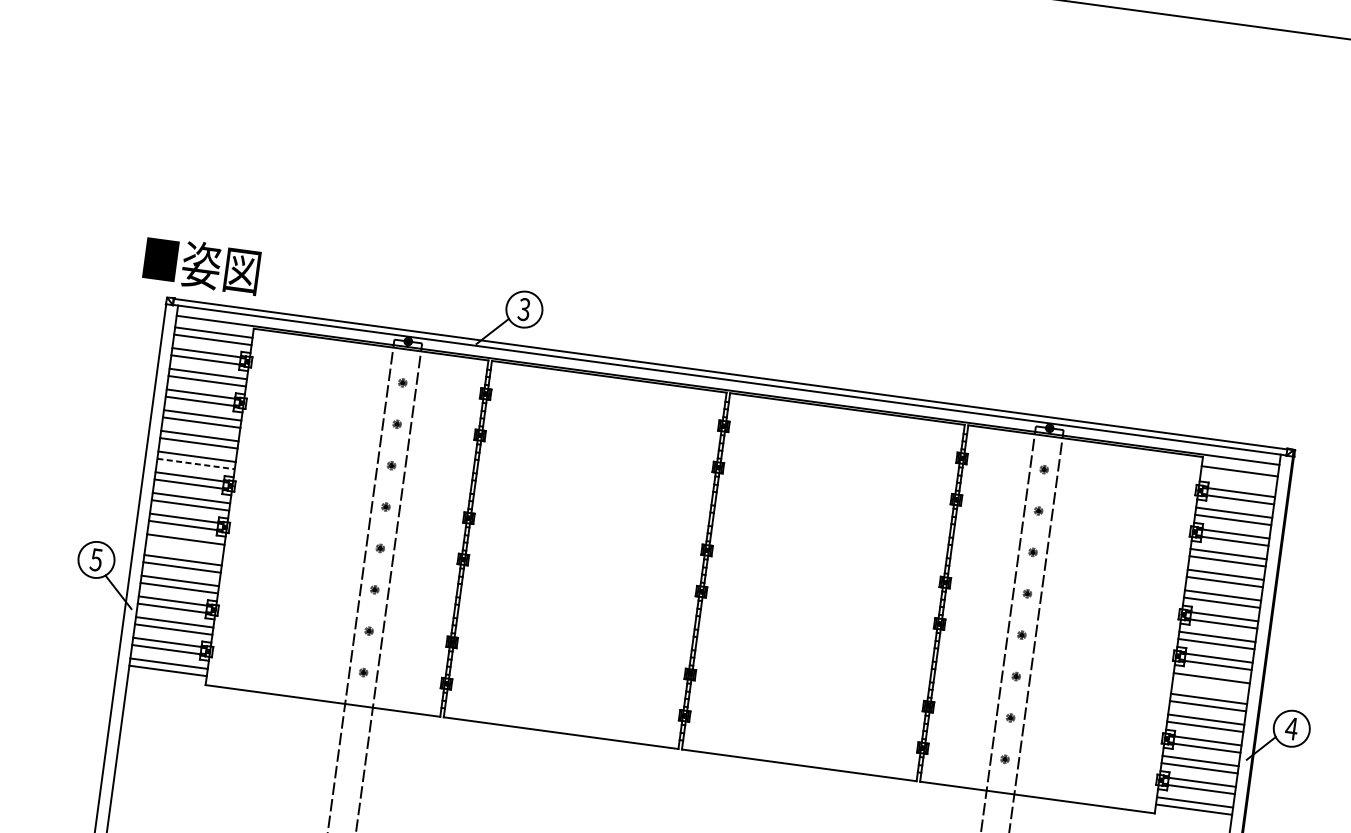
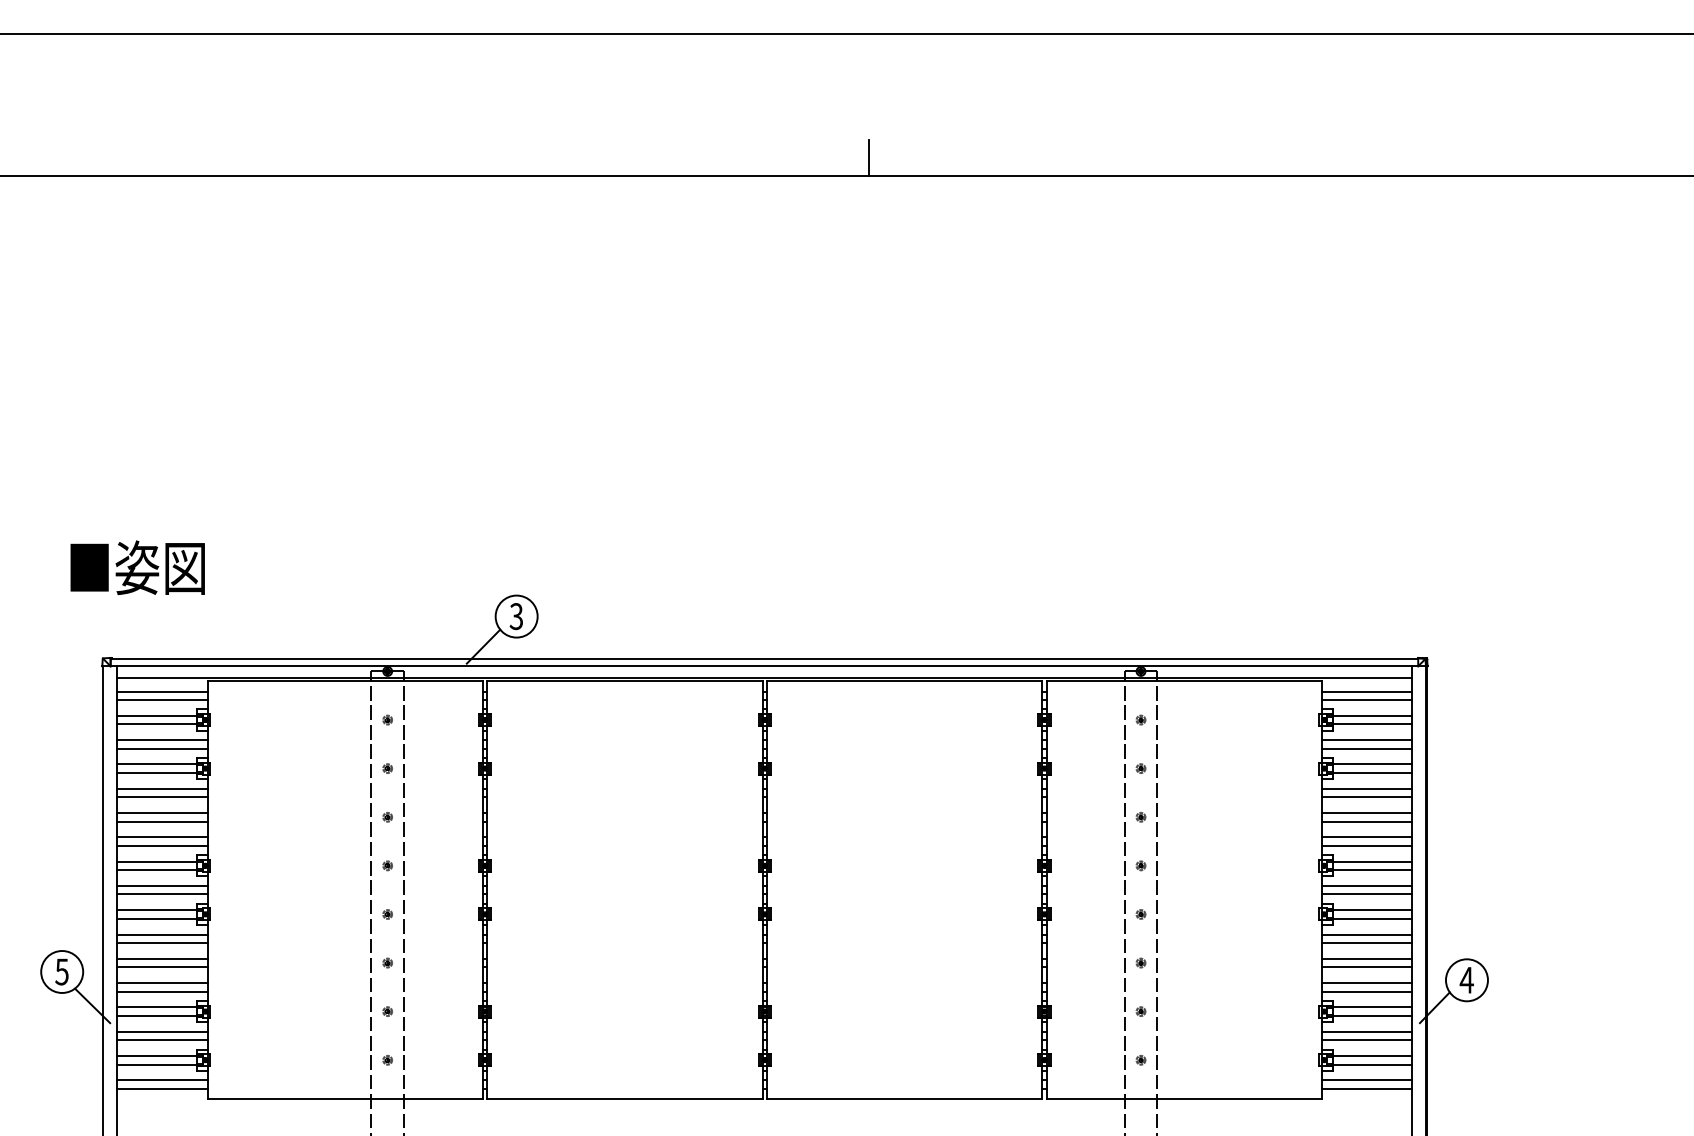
text: (201, 265) -> (137, 567), moved
line: (196, 463) -> (162, 845), dashed -> solid
line: (1238, 478) -> (1366, 700), added
line: (184, 547) -> (161, 943), added
line: (1210, 685) -> (1366, 943), added

